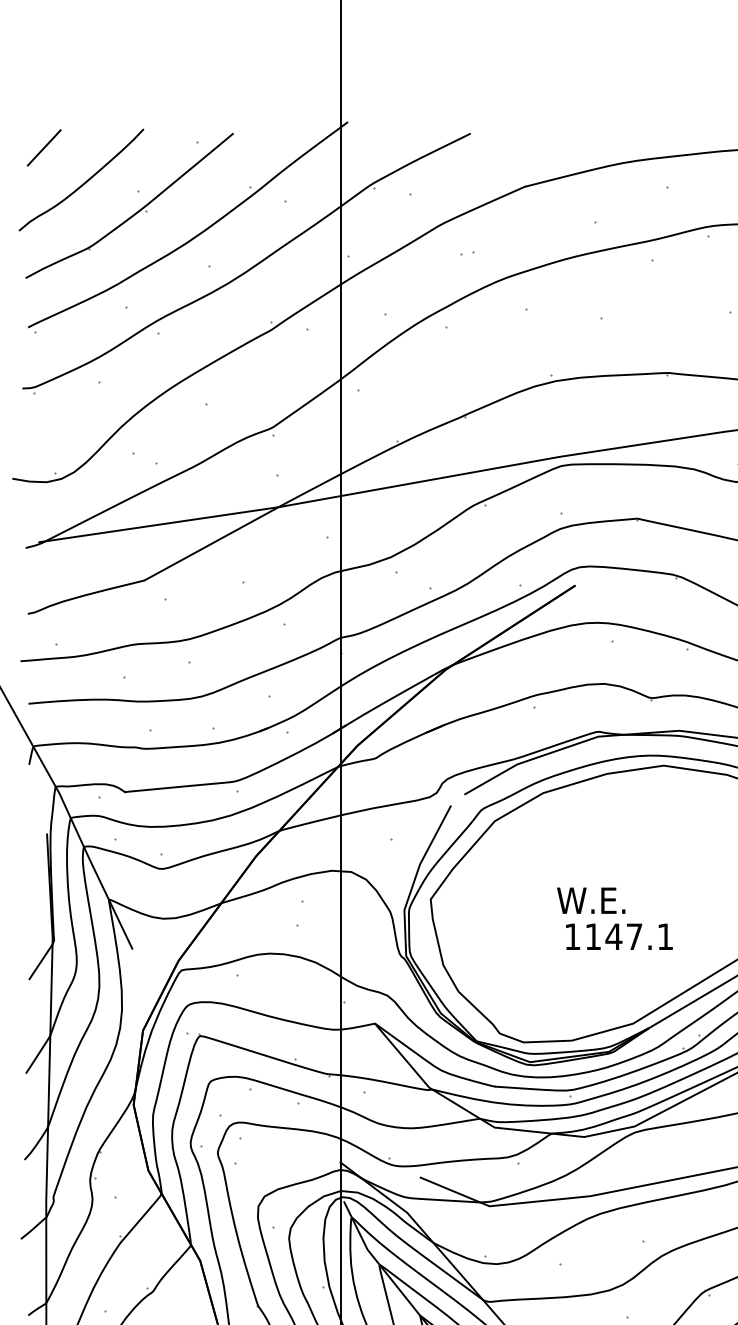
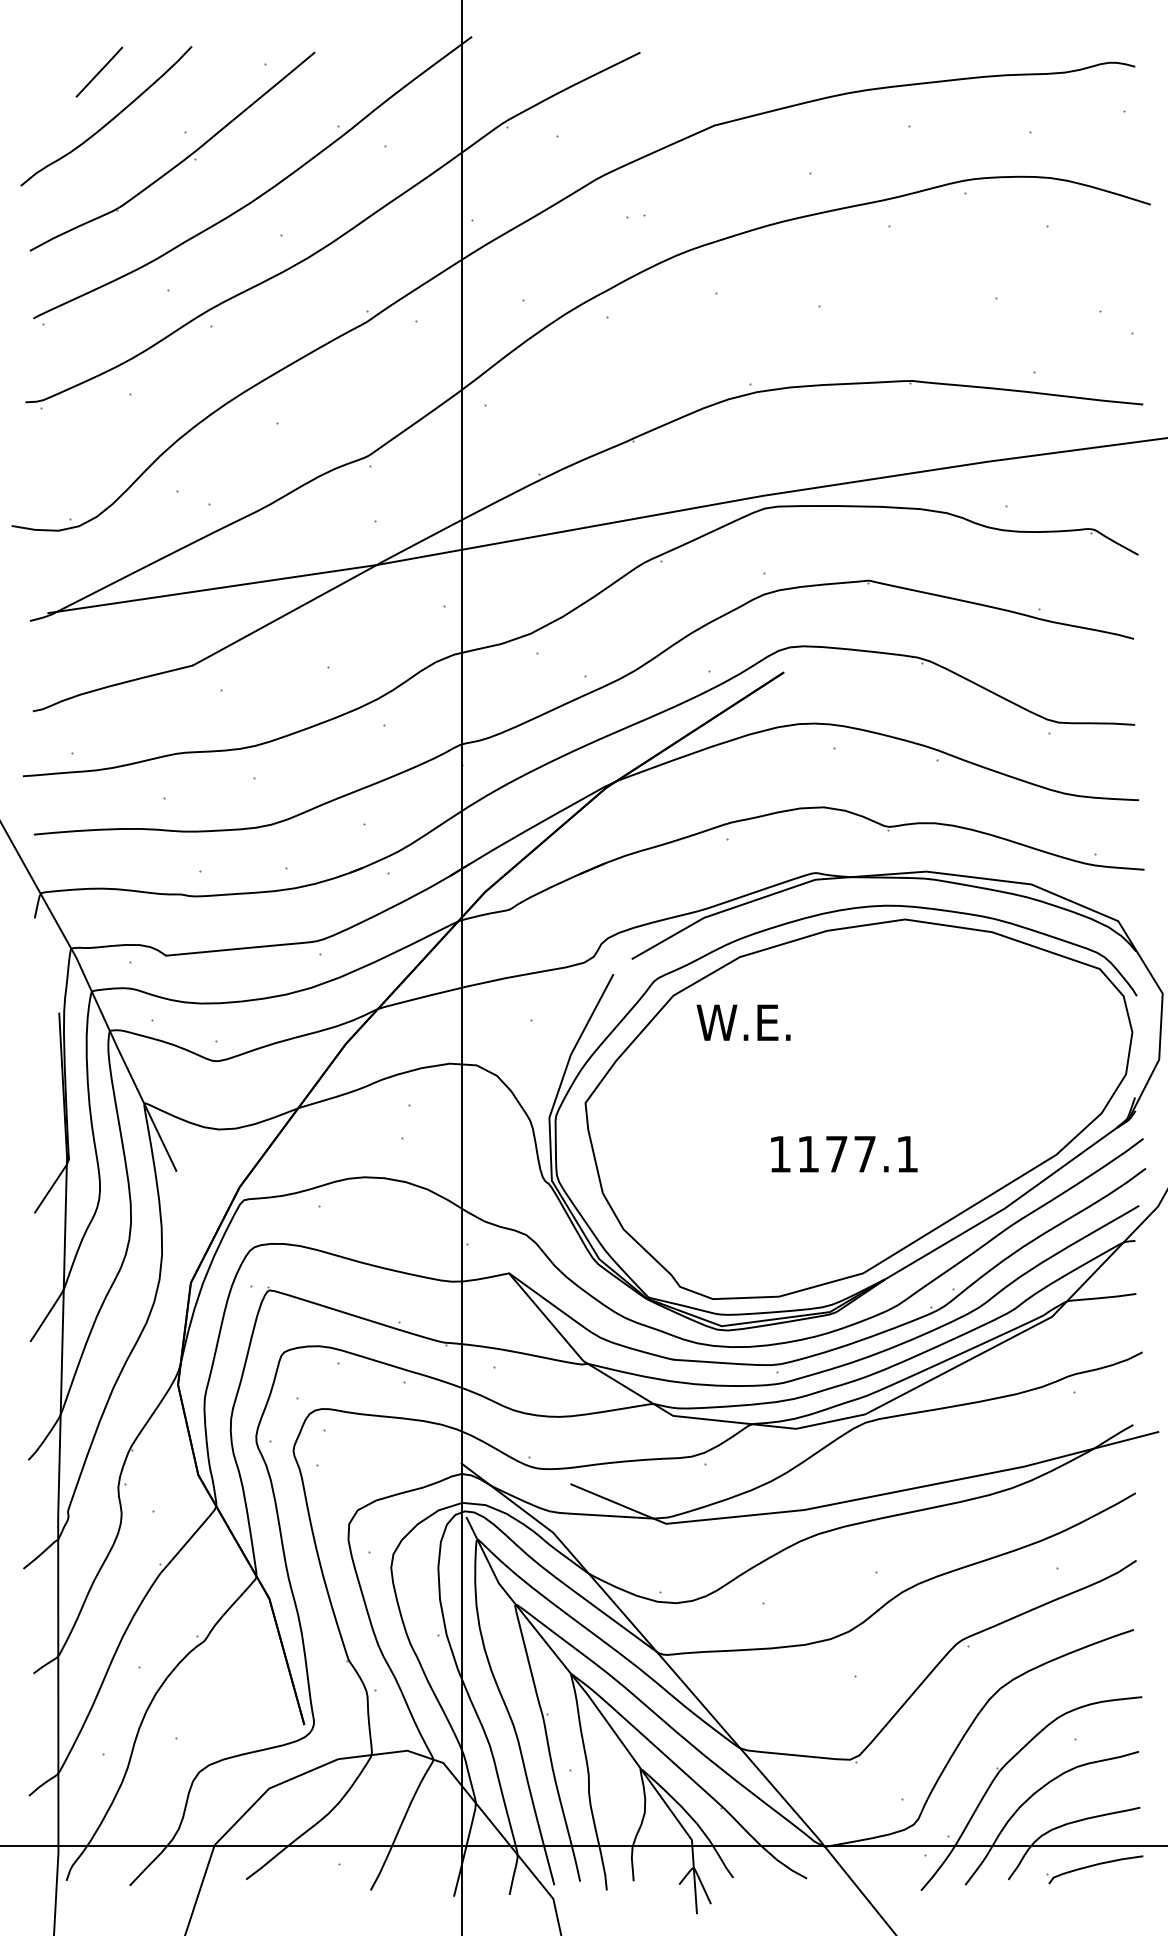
line: (44, 147) -> (99, 71), moved
text: (591, 900) -> (743, 1022), moved
text: (613, 936) -> (836, 1154), 1147.1 -> 1177.1

